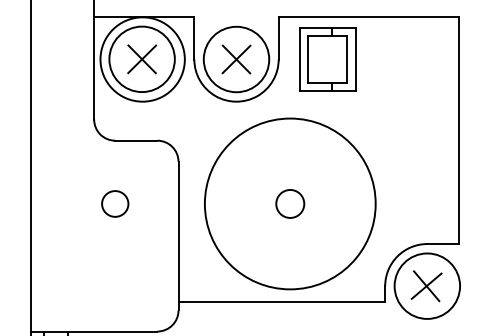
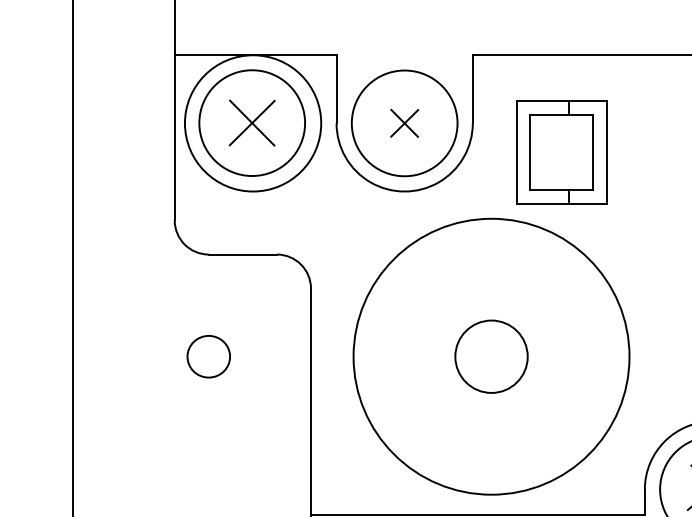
part: (236, 59) -> (404, 123), size x0.6
part: (327, 59) -> (561, 152), moved
circle: (290, 203) -> (491, 355), size x1.6

